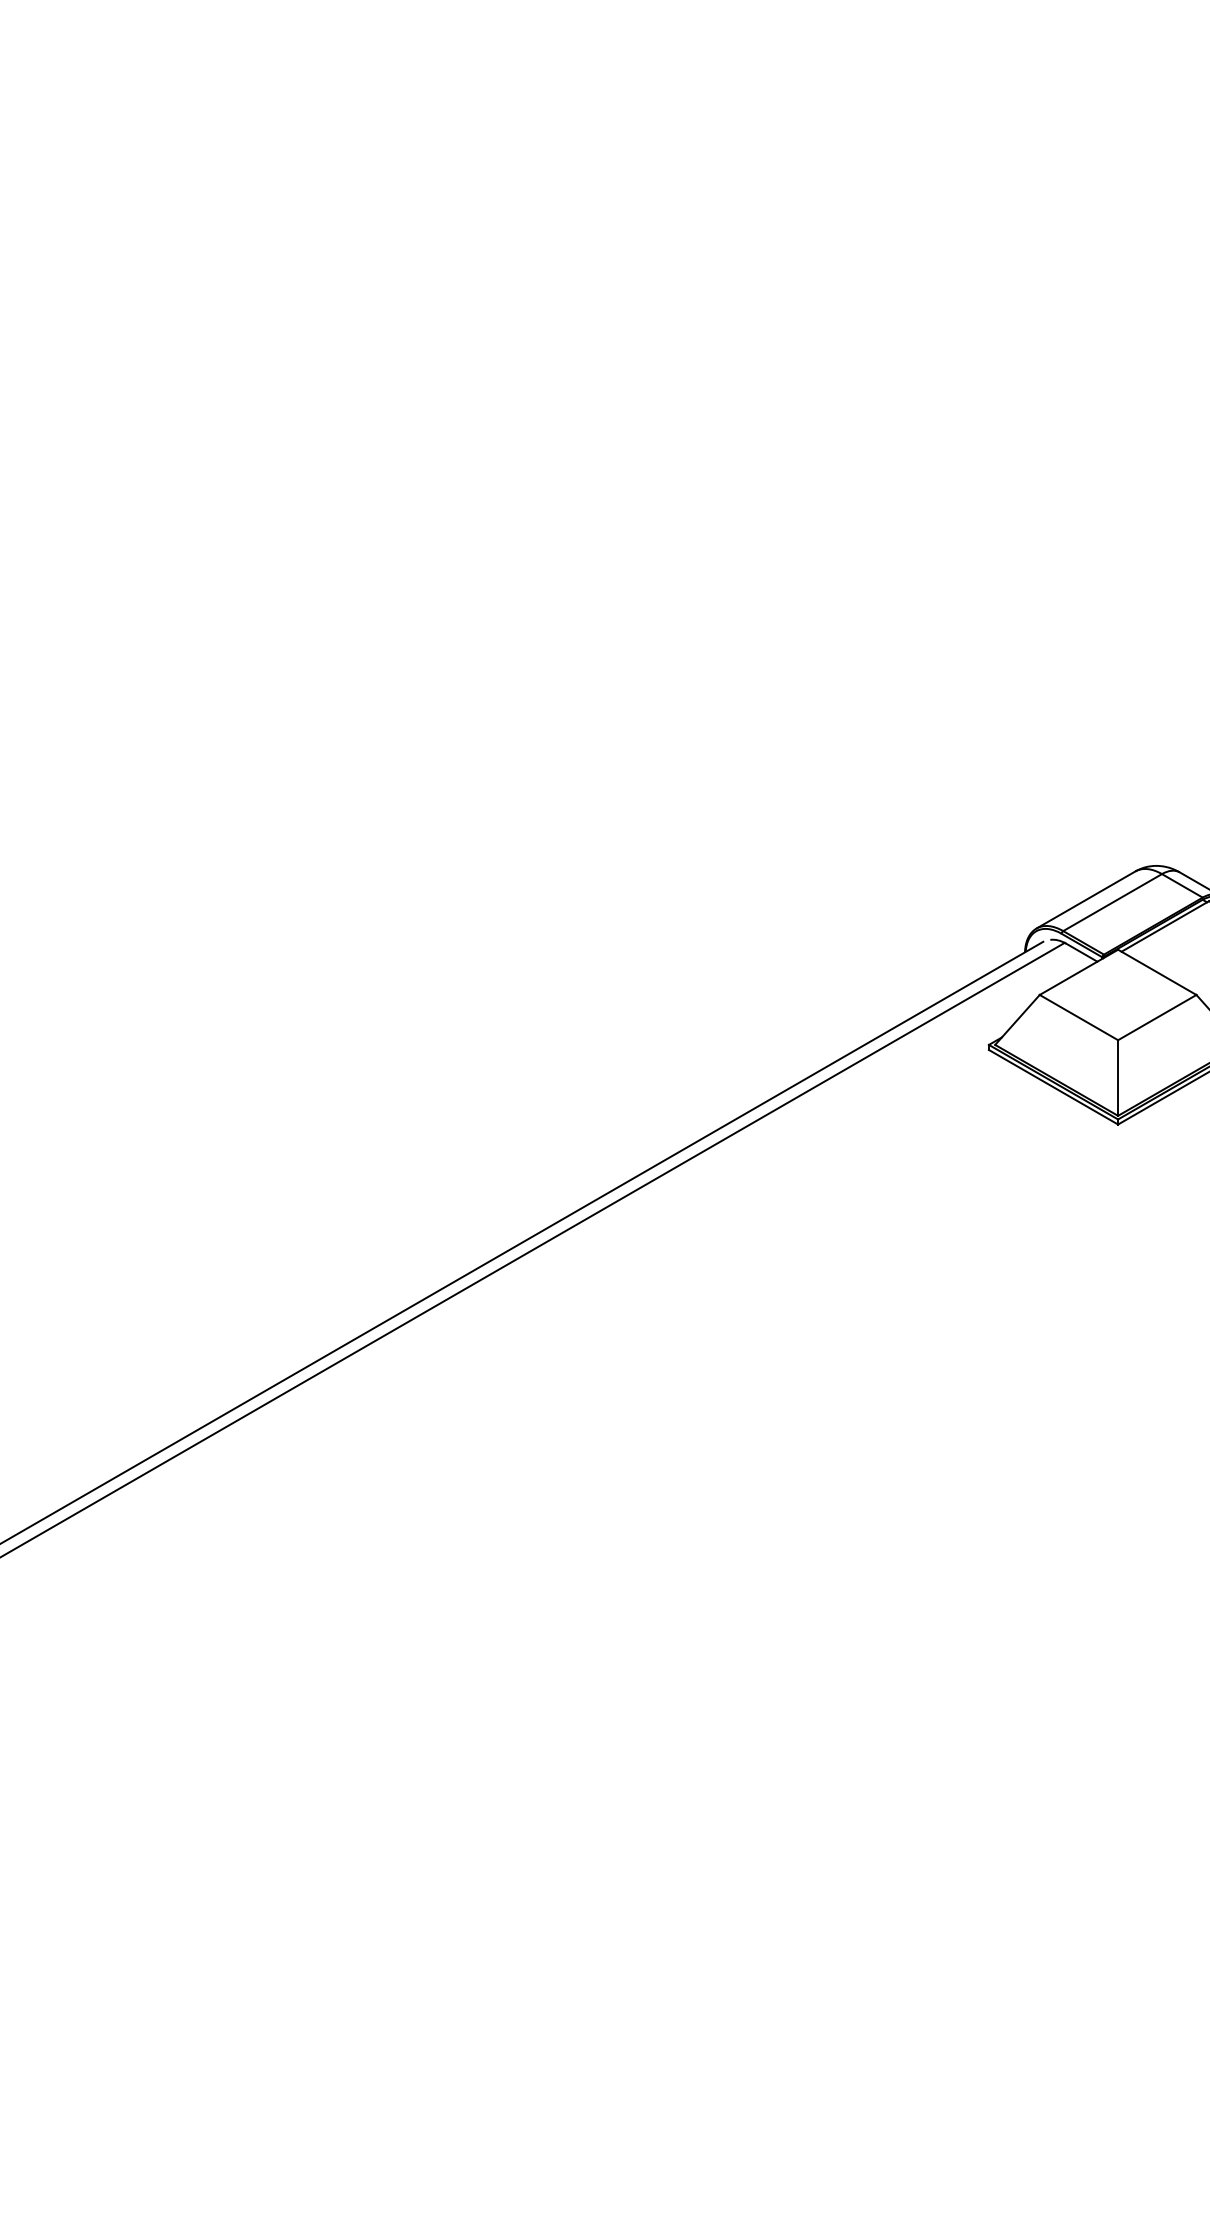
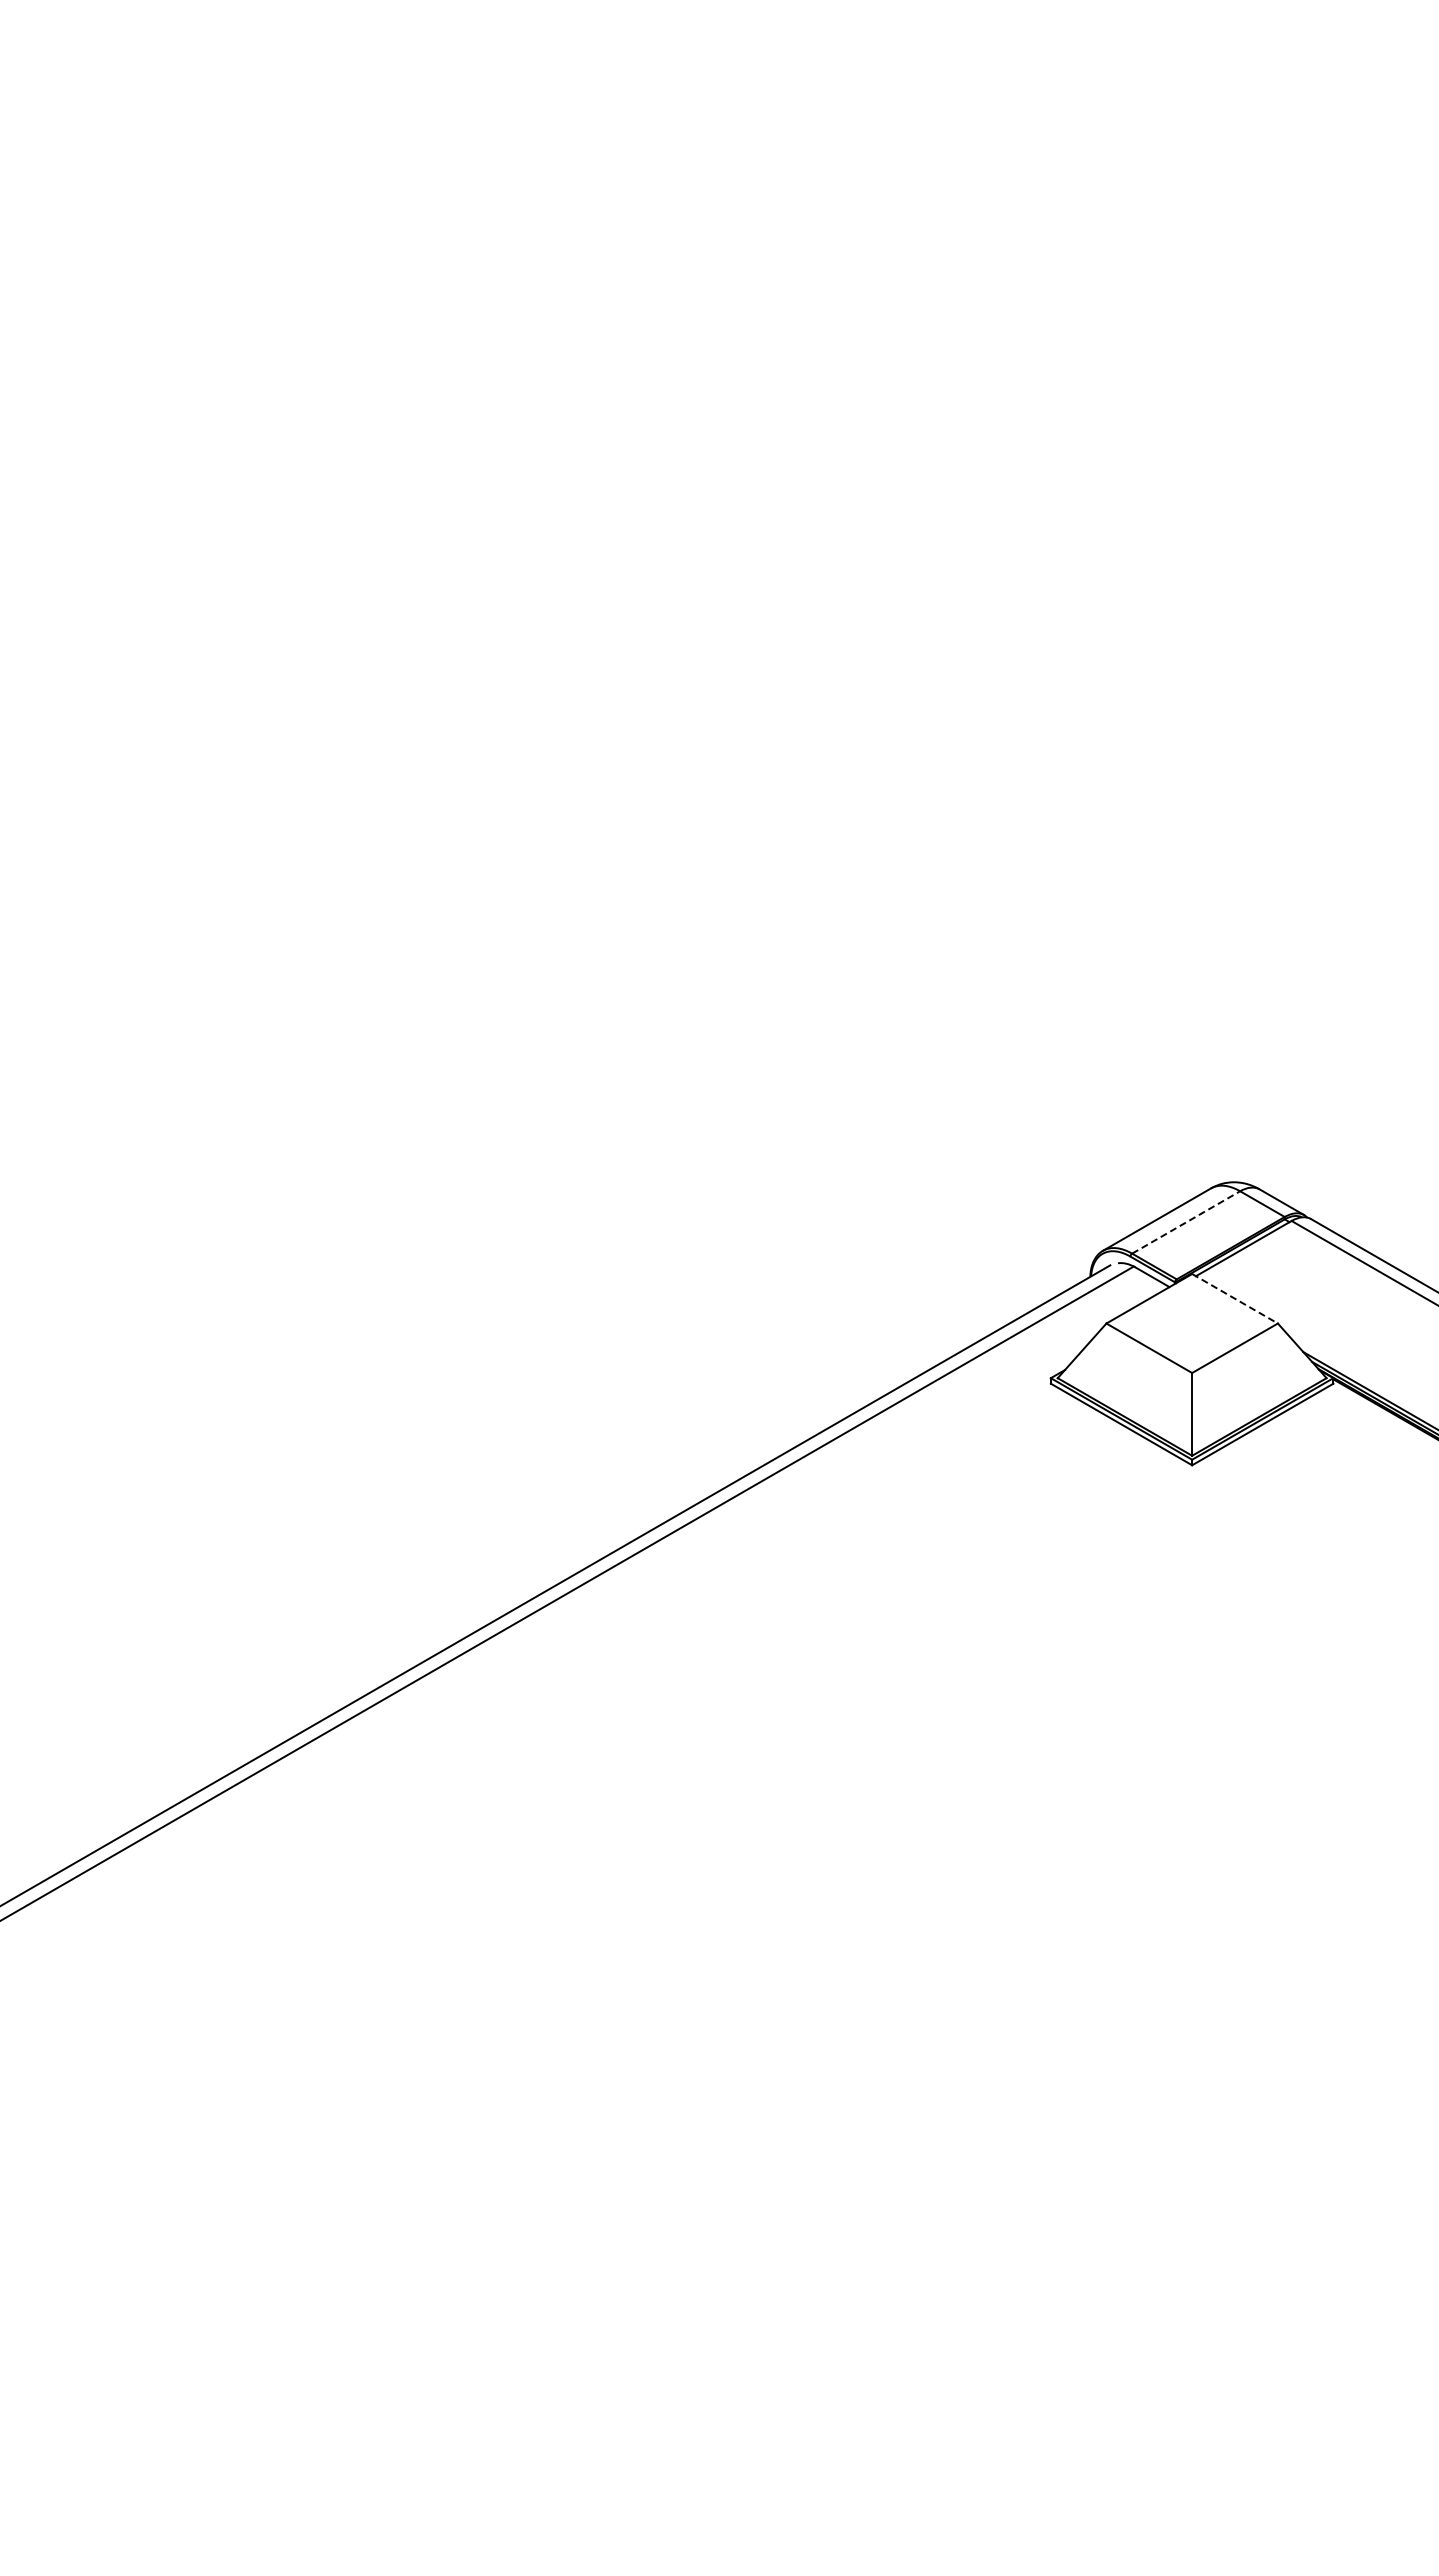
line: (1112, 902) -> (1186, 1222), solid -> dashed
line: (1157, 973) -> (1235, 1299), solid -> dashed

